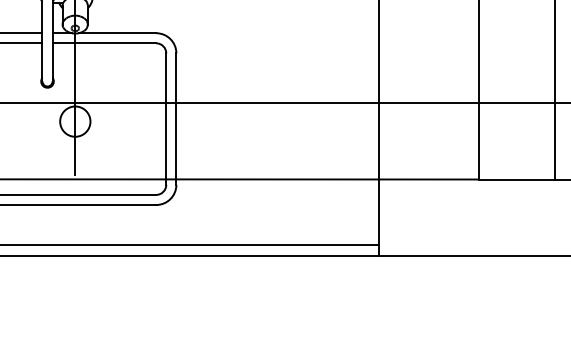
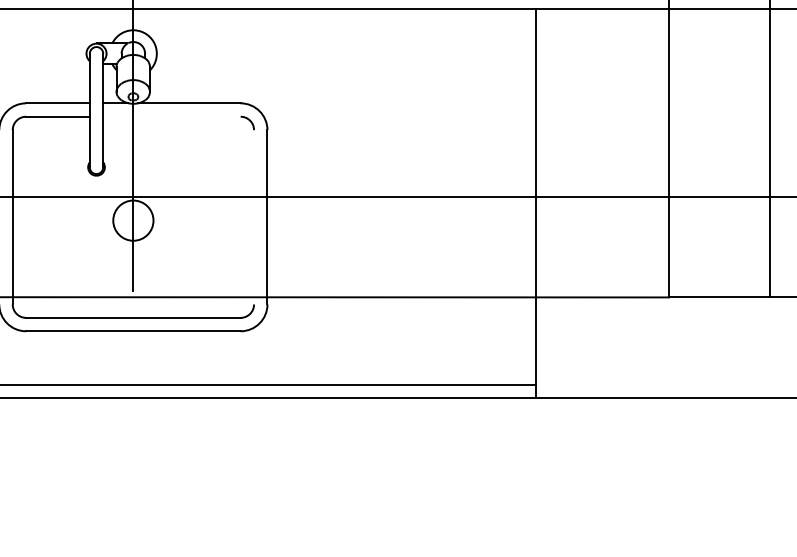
line: (104, 43) -> (171, 116), removed
line: (166, 119) -> (254, 217), removed

